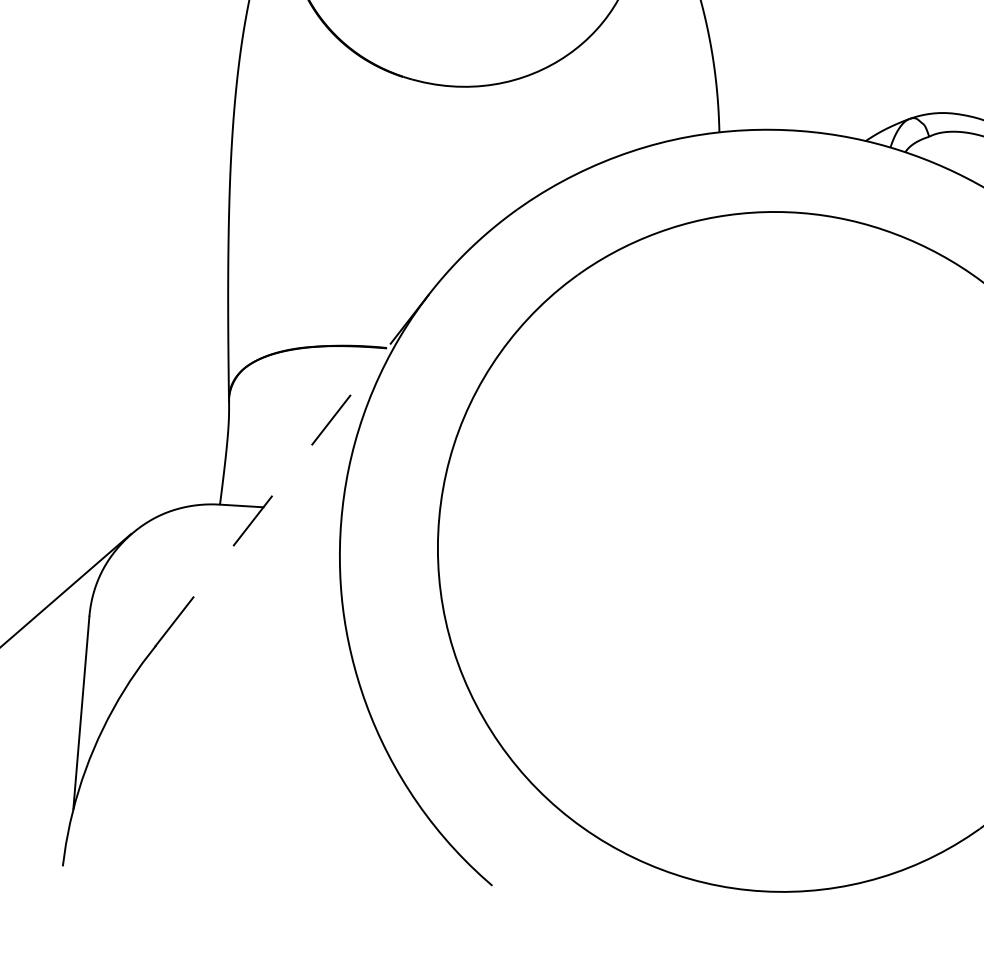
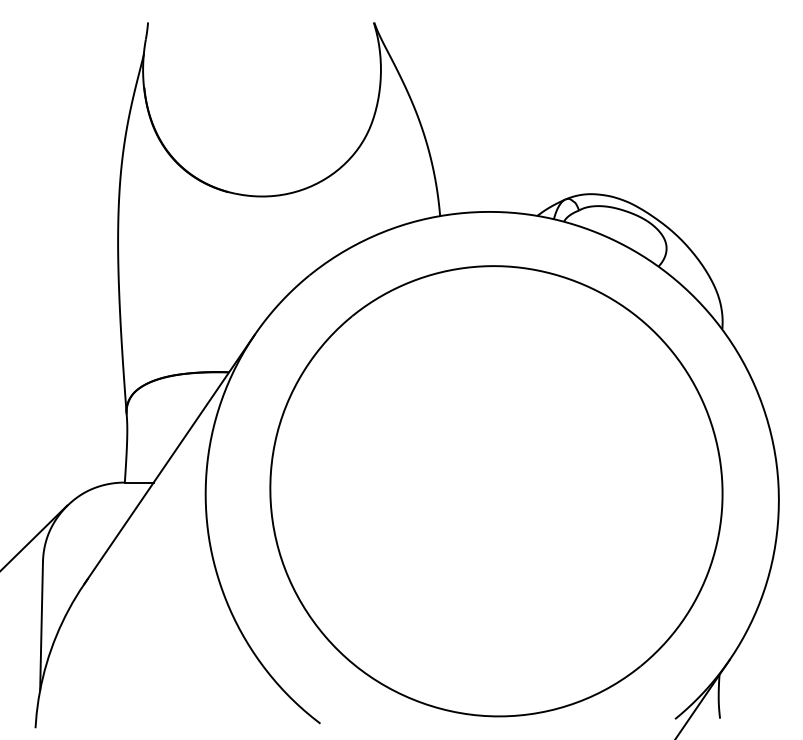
line: (289, 473) -> (169, 459), dashed -> solid

